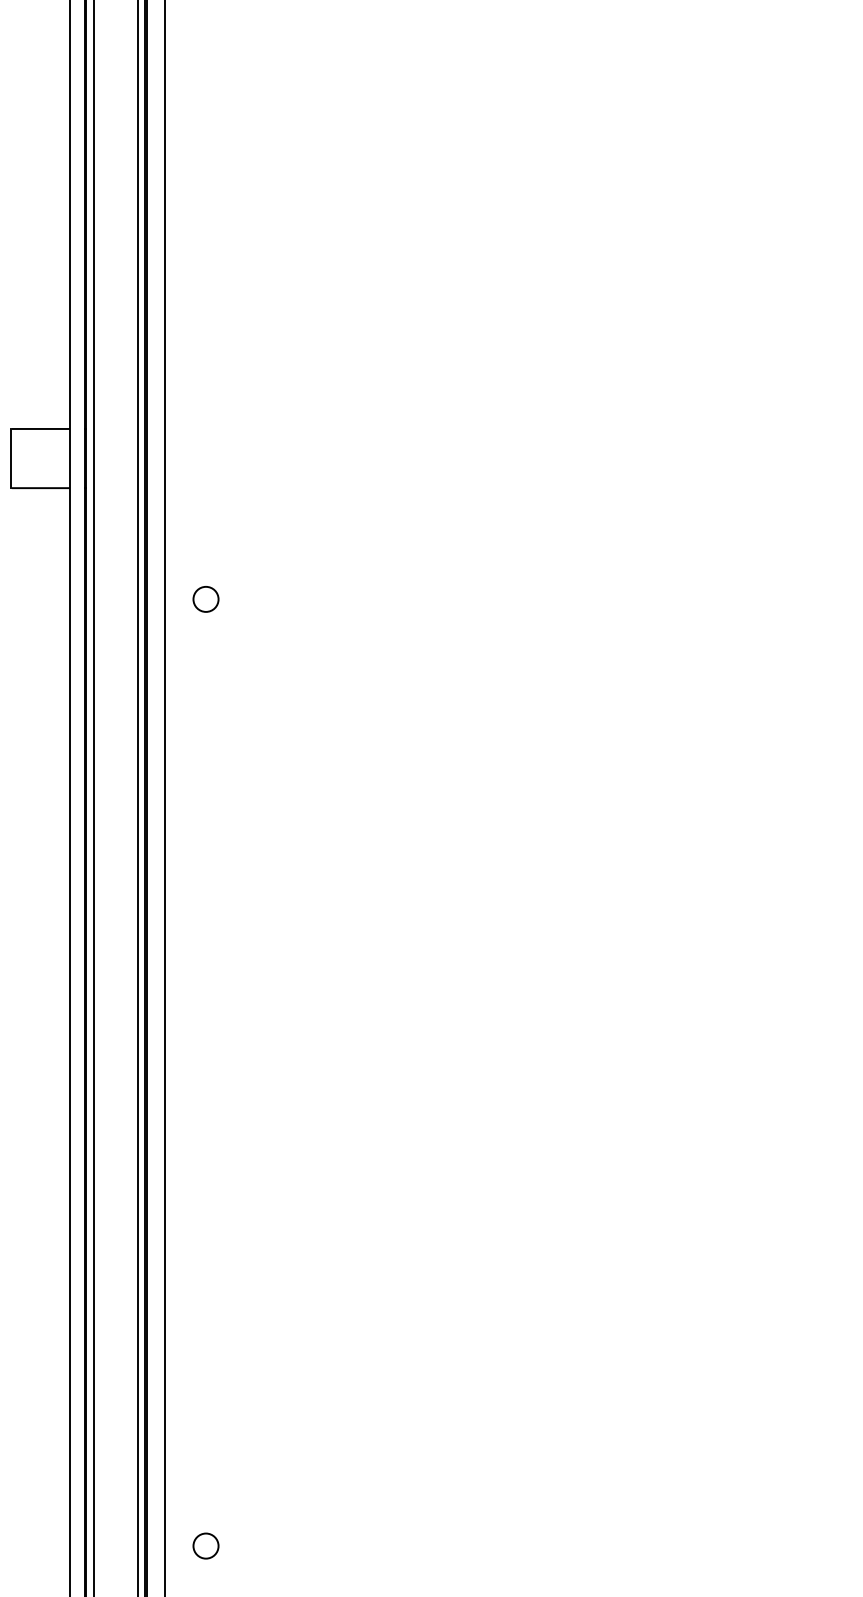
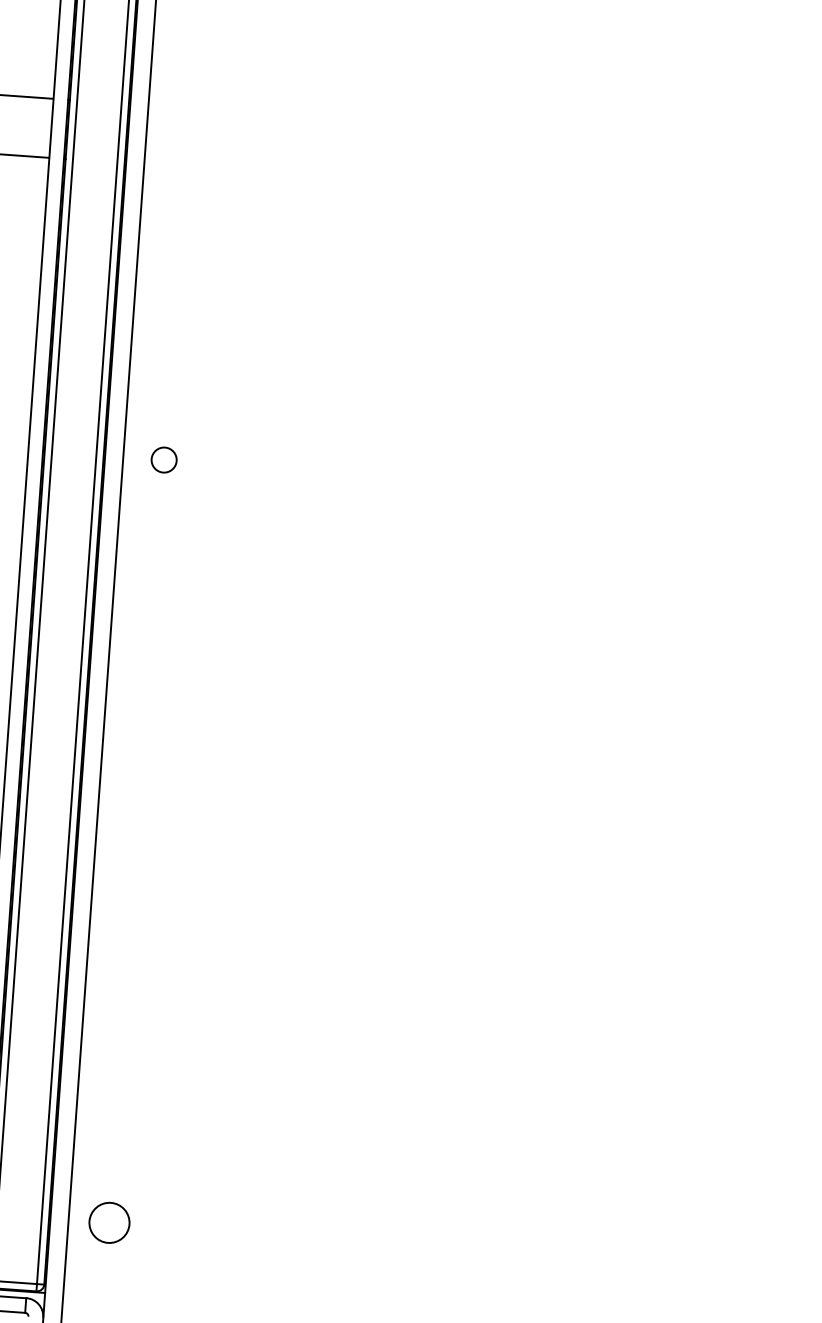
circle: (205, 599) -> (163, 460), moved
circle: (205, 1545) -> (108, 1222), size x1.6

